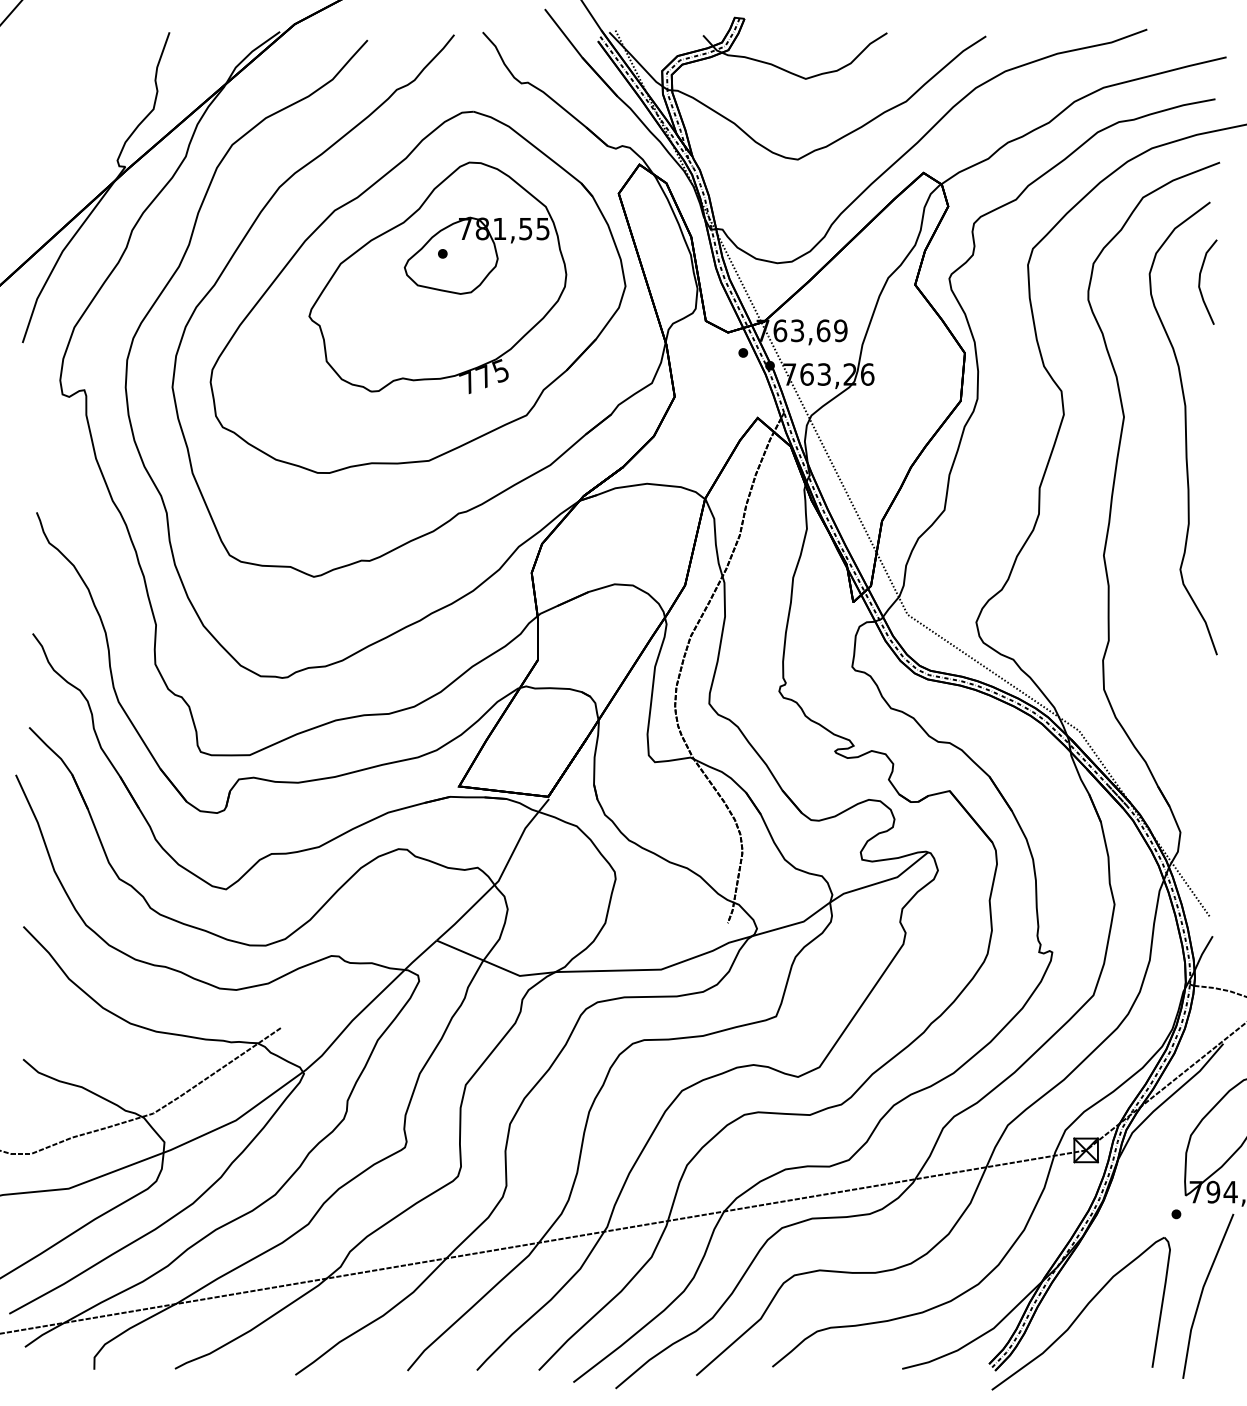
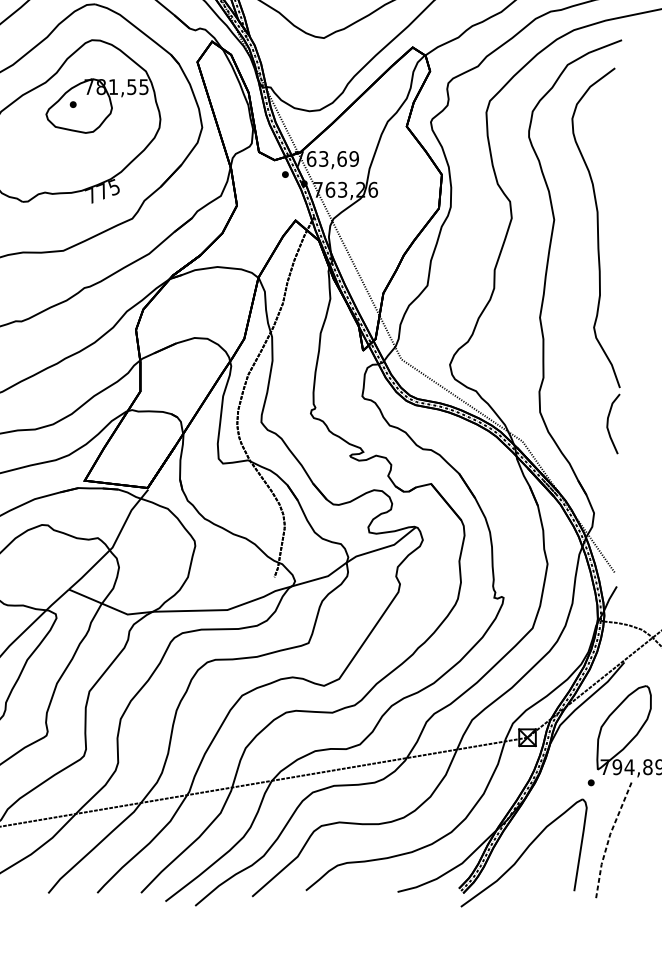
curve: (1200, 281) -> (608, 423), moved
line: (1201, 1294) -> (608, 839), solid -> dashed

